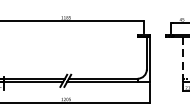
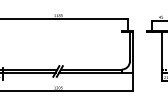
line: (182, 58) -> (161, 51), dashed -> solid

